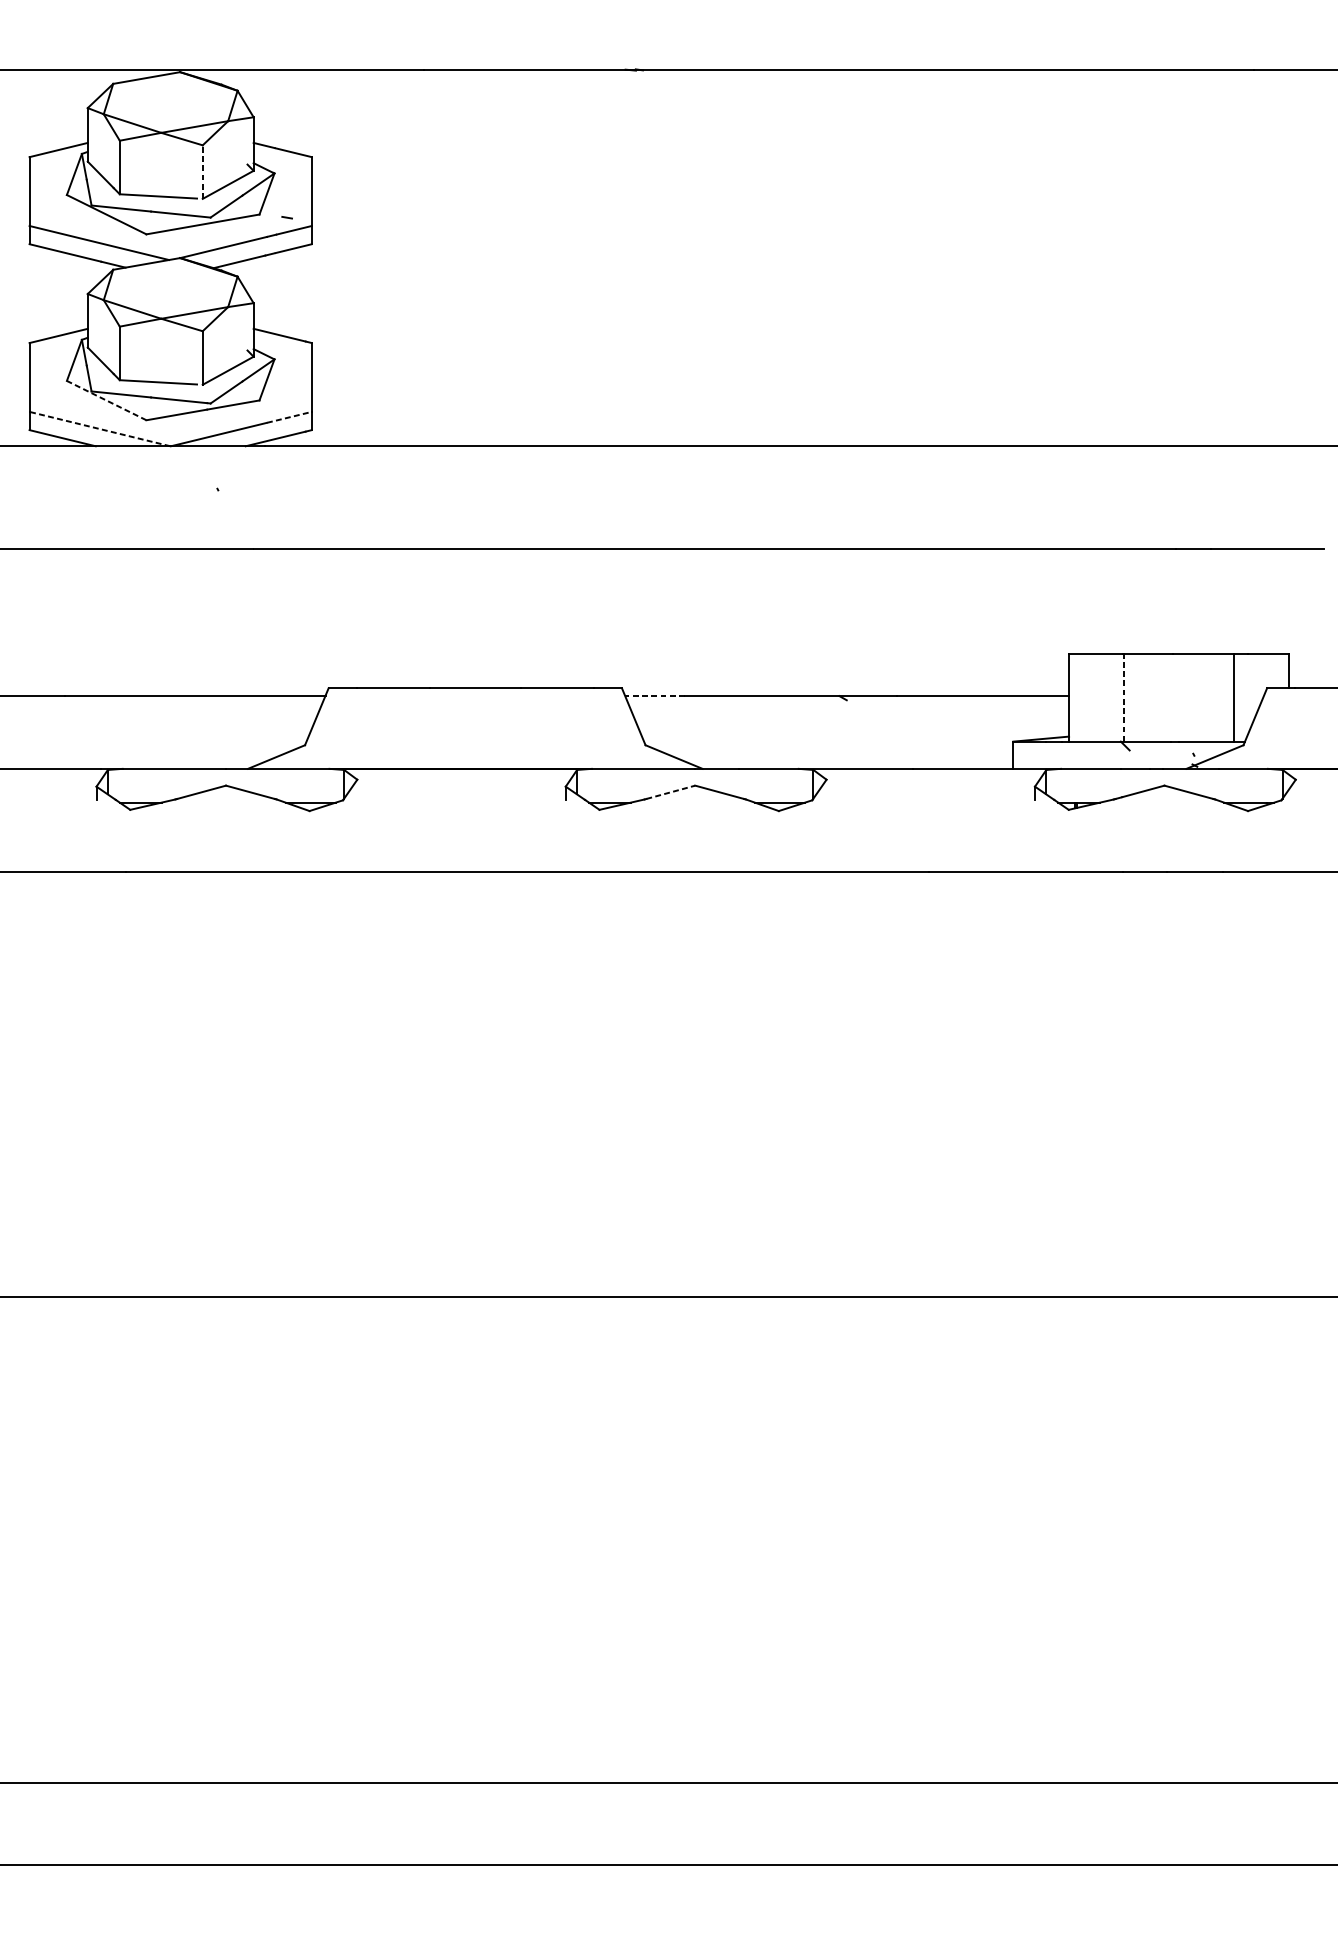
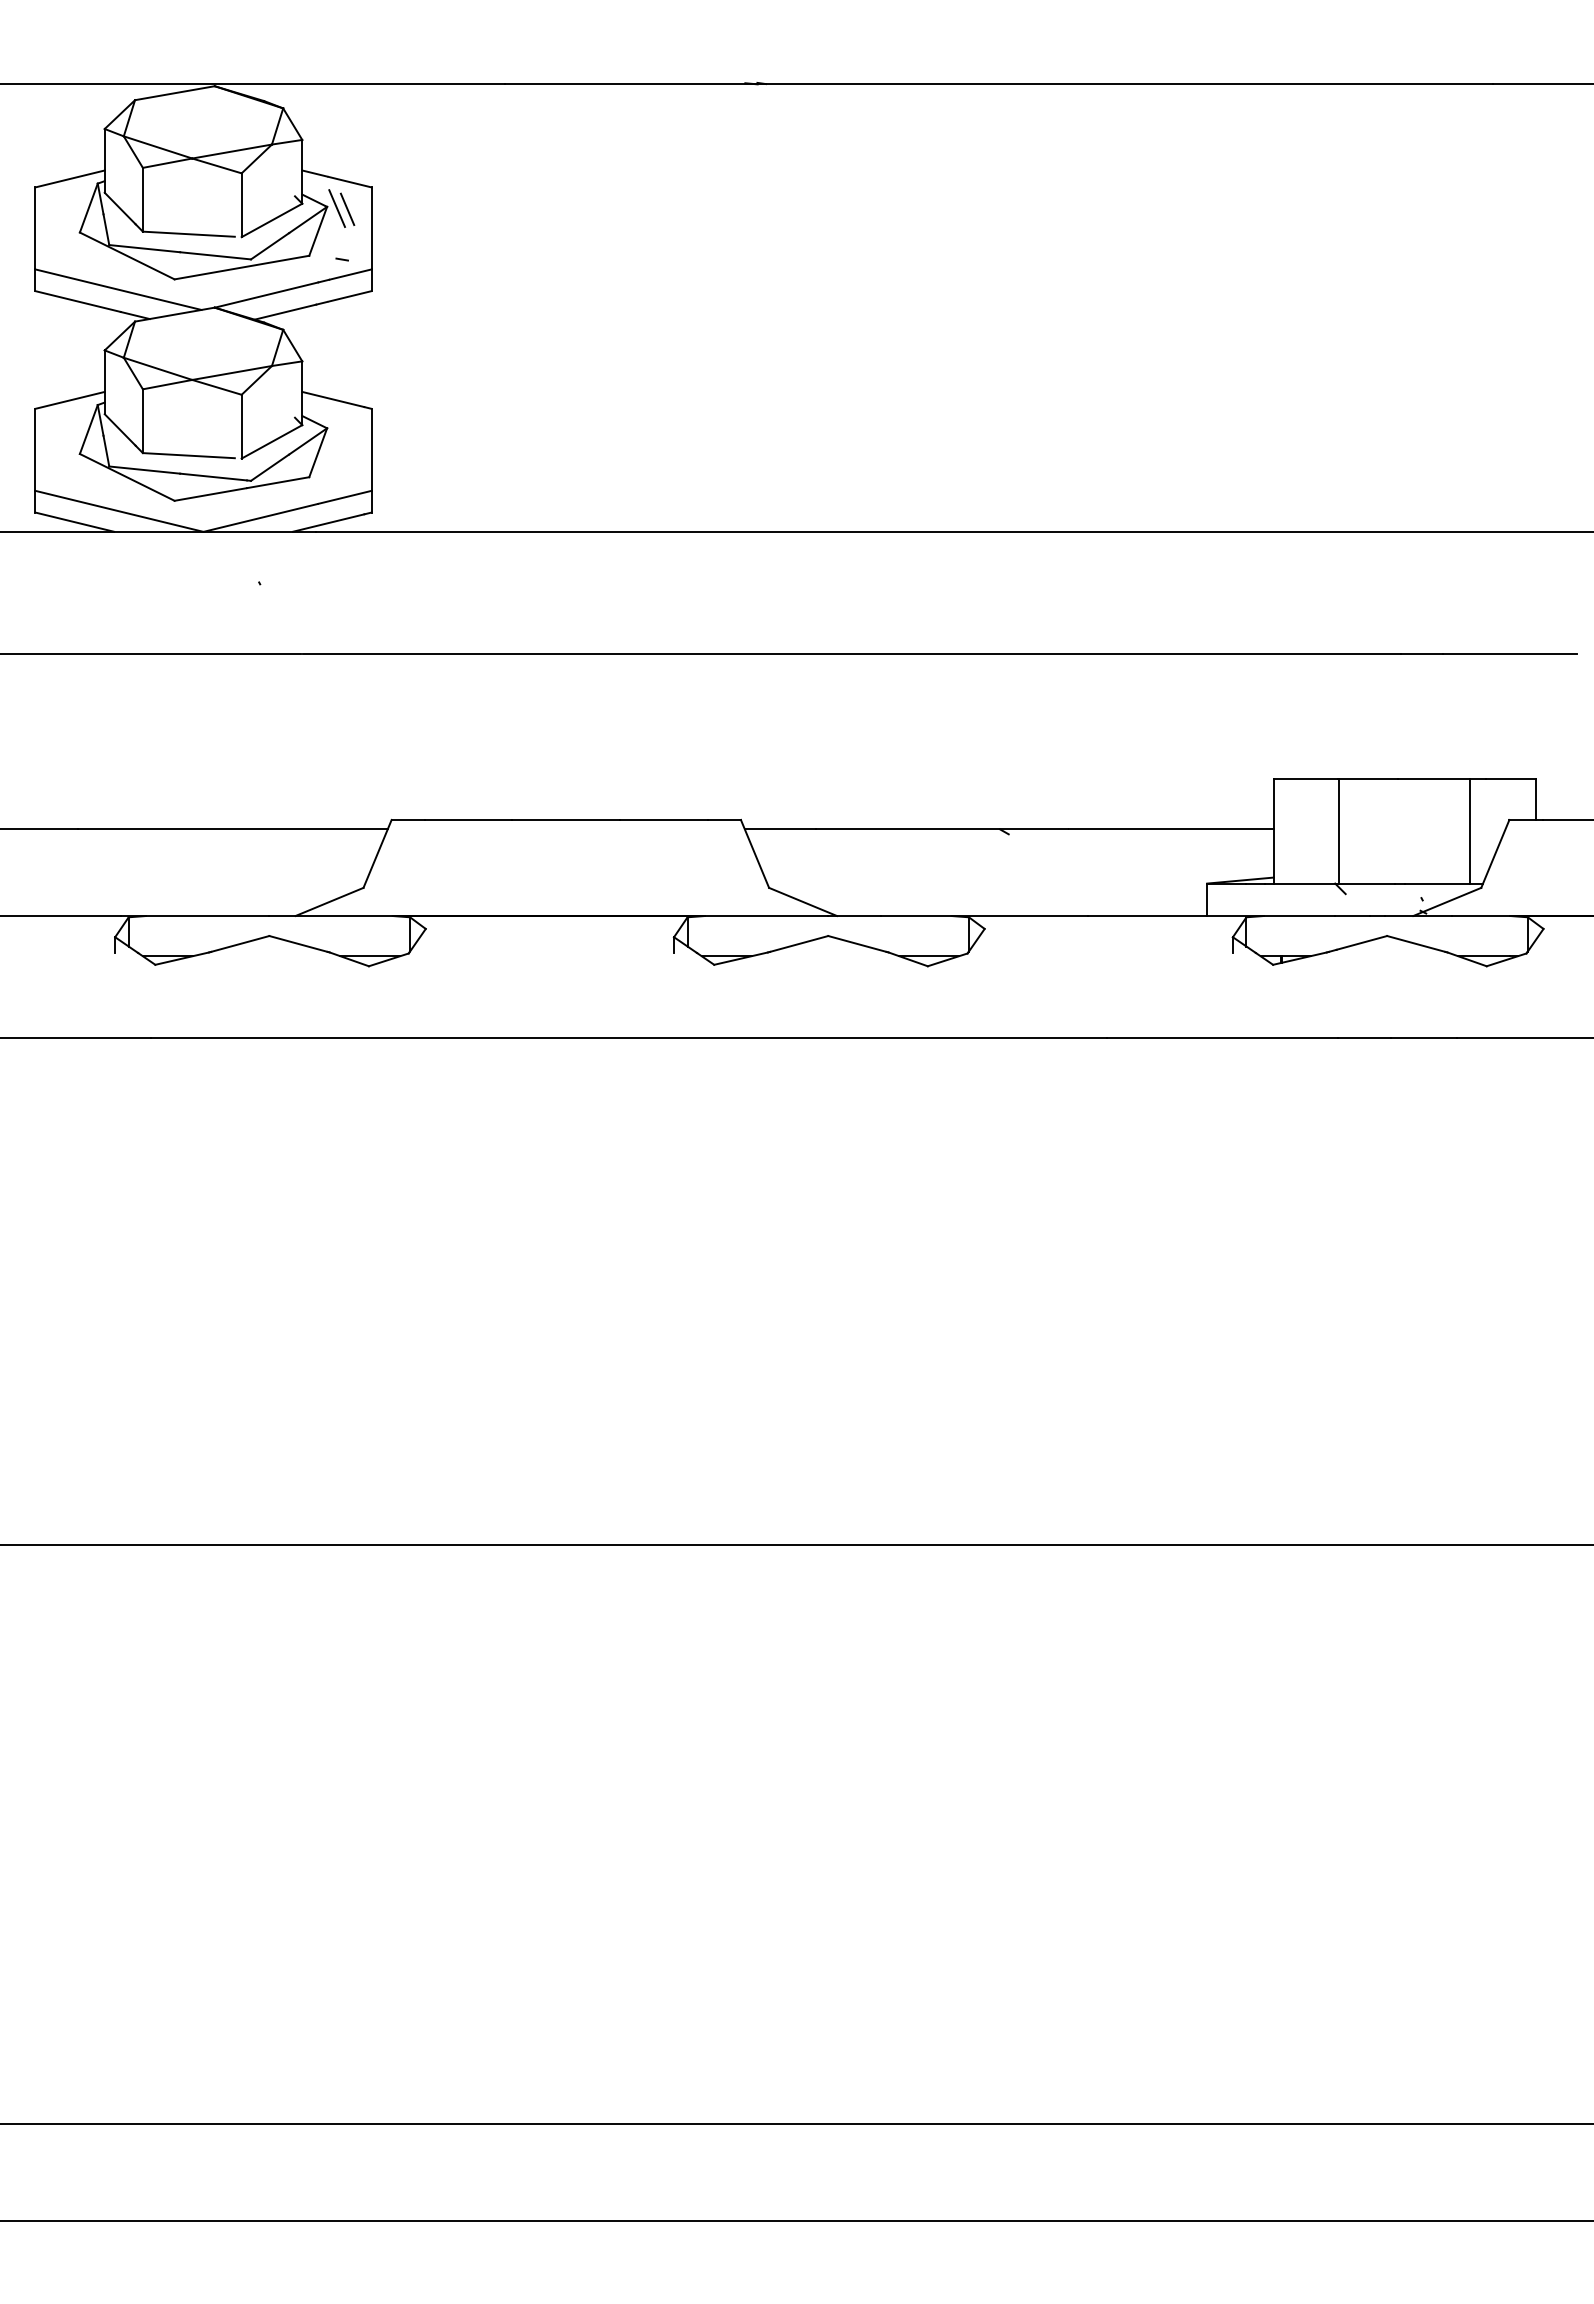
line: (202, 172) -> (241, 205), dashed -> solid
line: (283, 174) -> (337, 208), added
line: (291, 175) -> (347, 209), added
line: (106, 400) -> (127, 477), dashed -> solid
line: (289, 417) -> (345, 497), dashed -> solid
line: (99, 429) -> (118, 511), dashed -> solid
line: (655, 695) -> (780, 828), dashed -> solid
line: (1124, 697) -> (1339, 830), dashed -> solid
line: (671, 791) -> (799, 943), dashed -> solid

